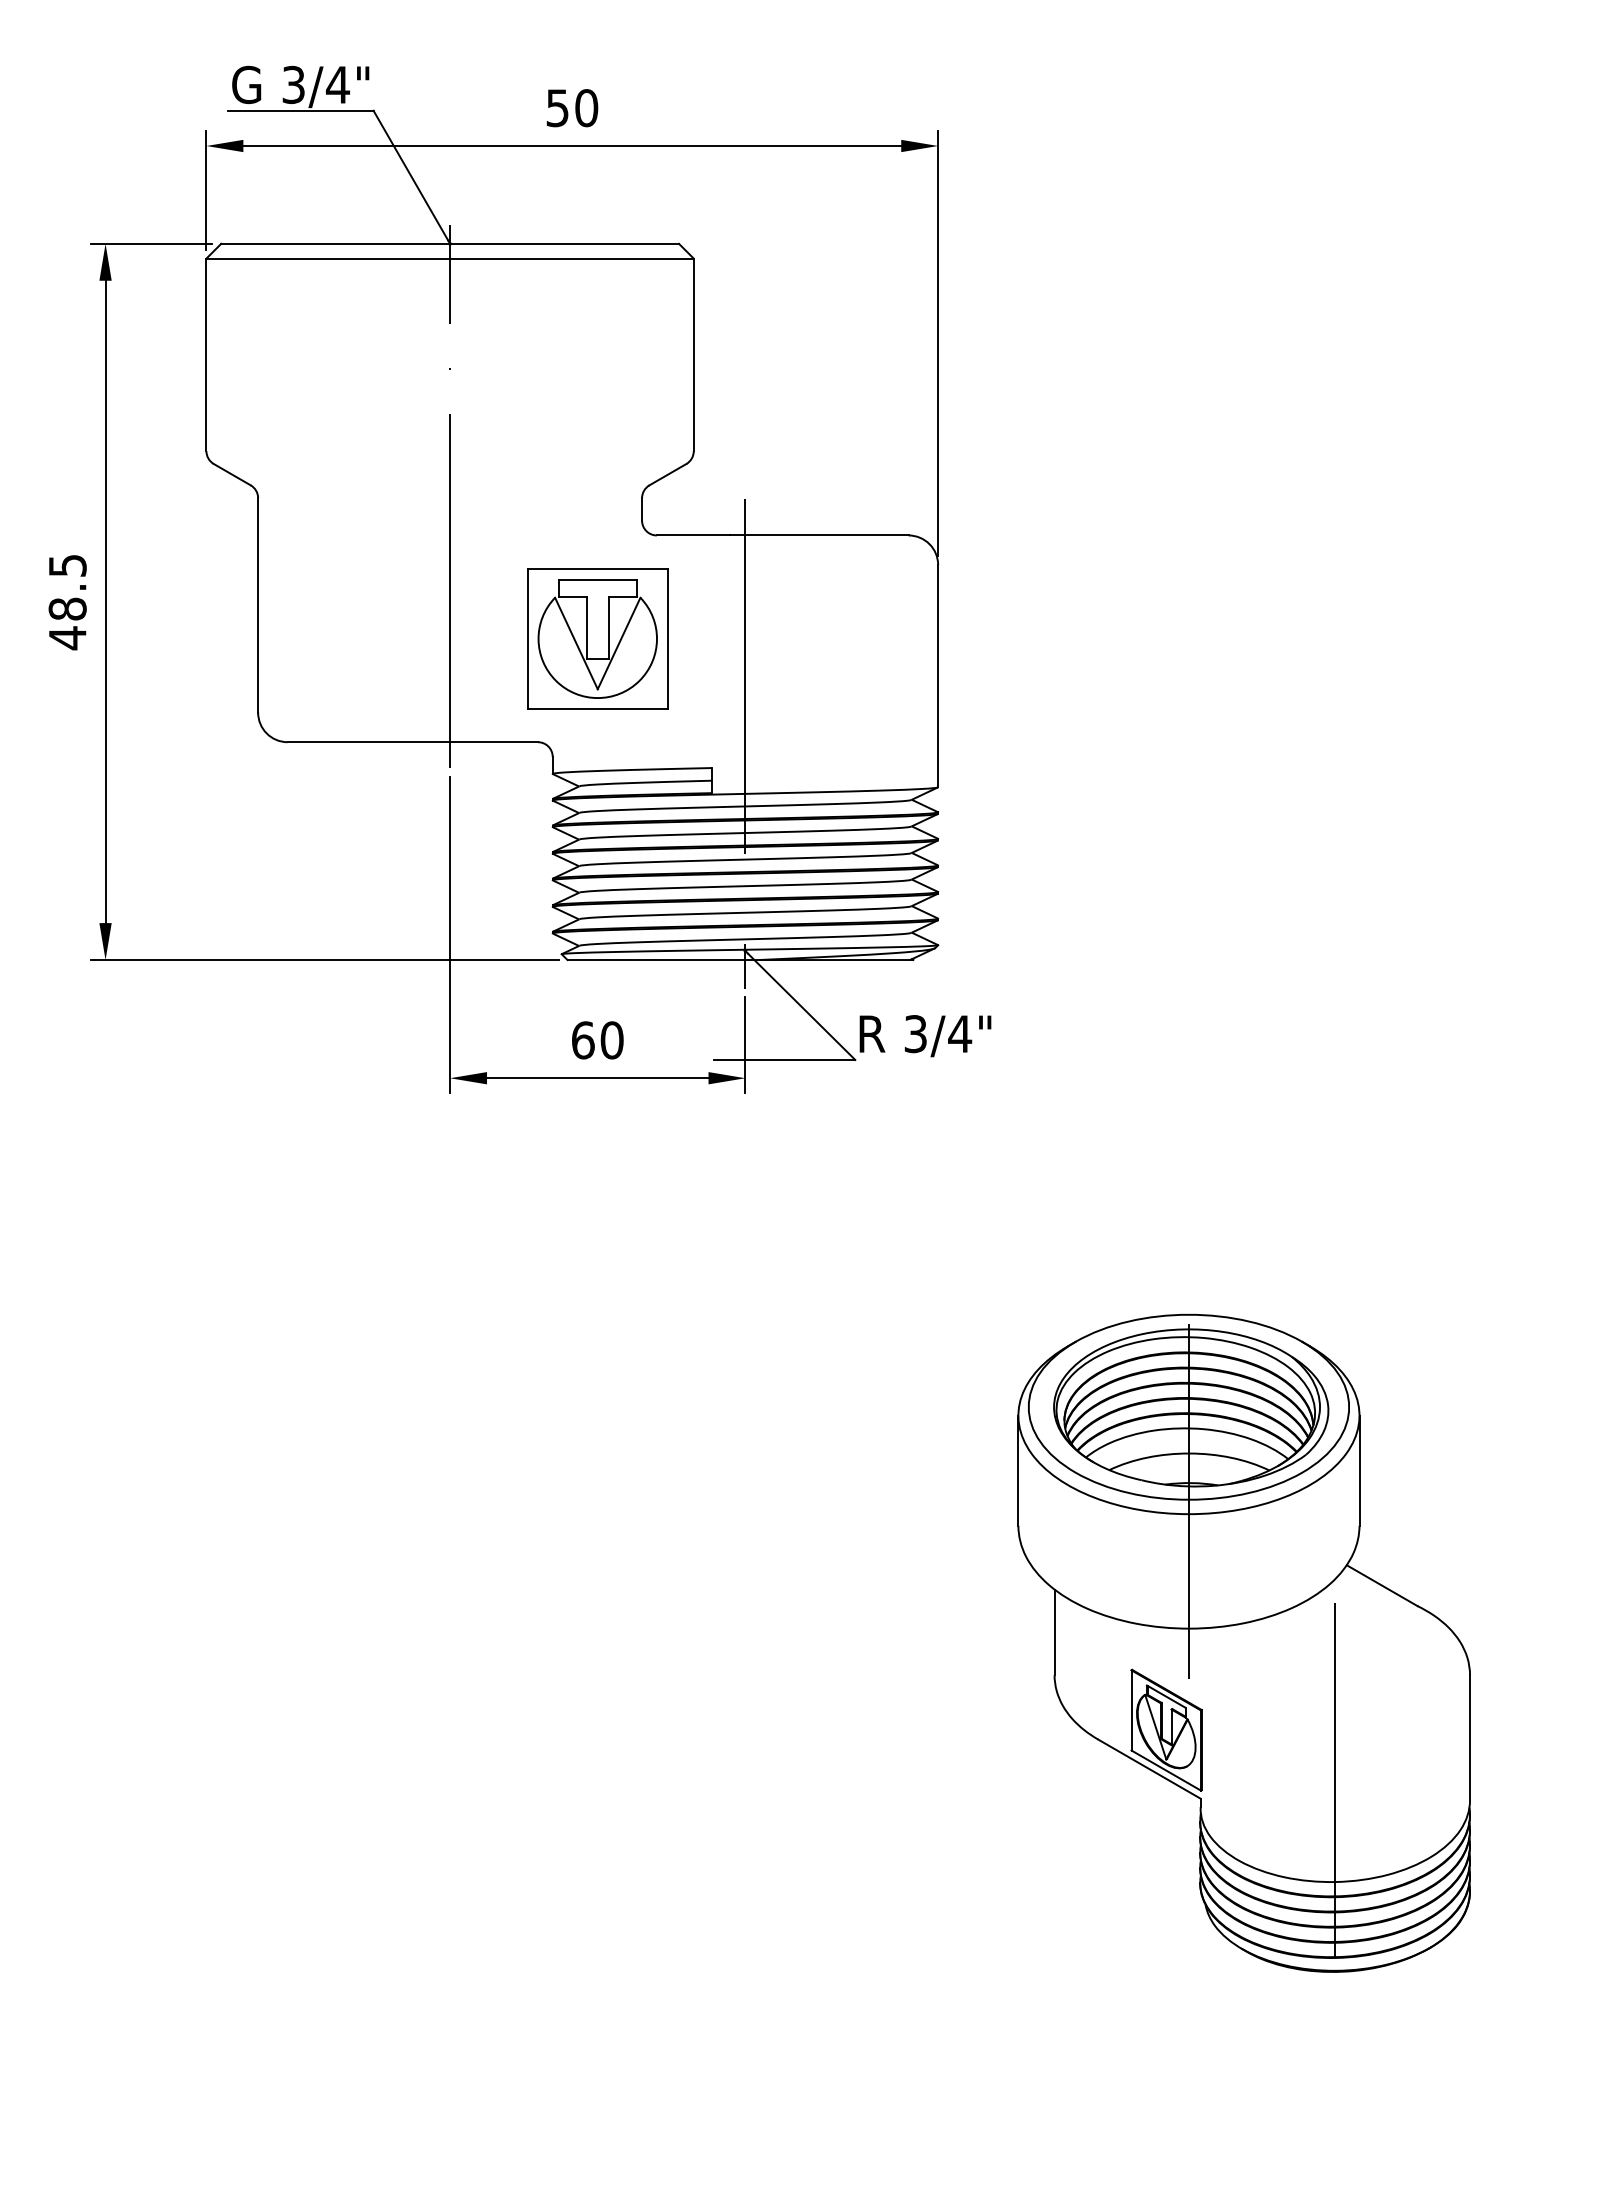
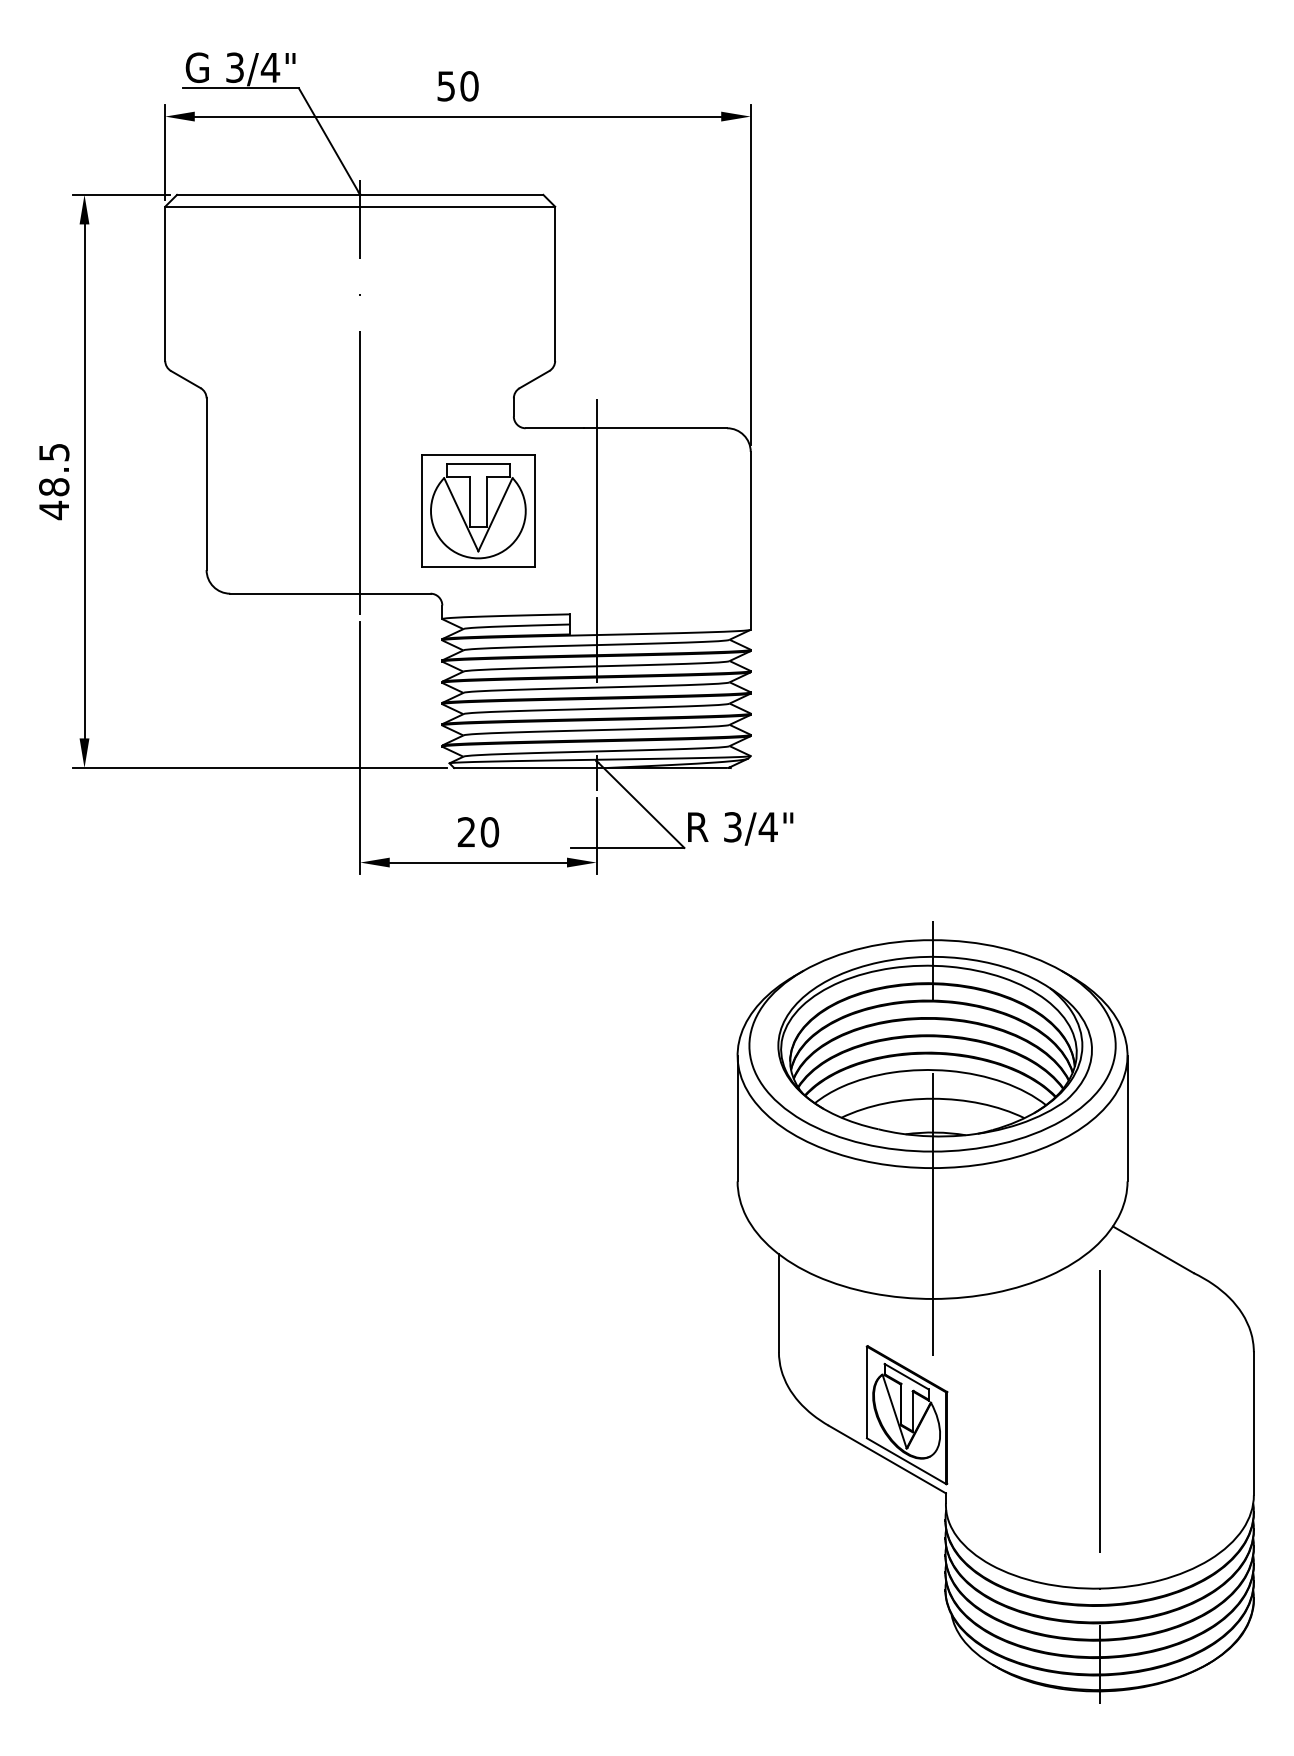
text: (583, 1040) -> (466, 832), 60 -> 20
part: (1243, 1640) -> (995, 1312), size x1.43

